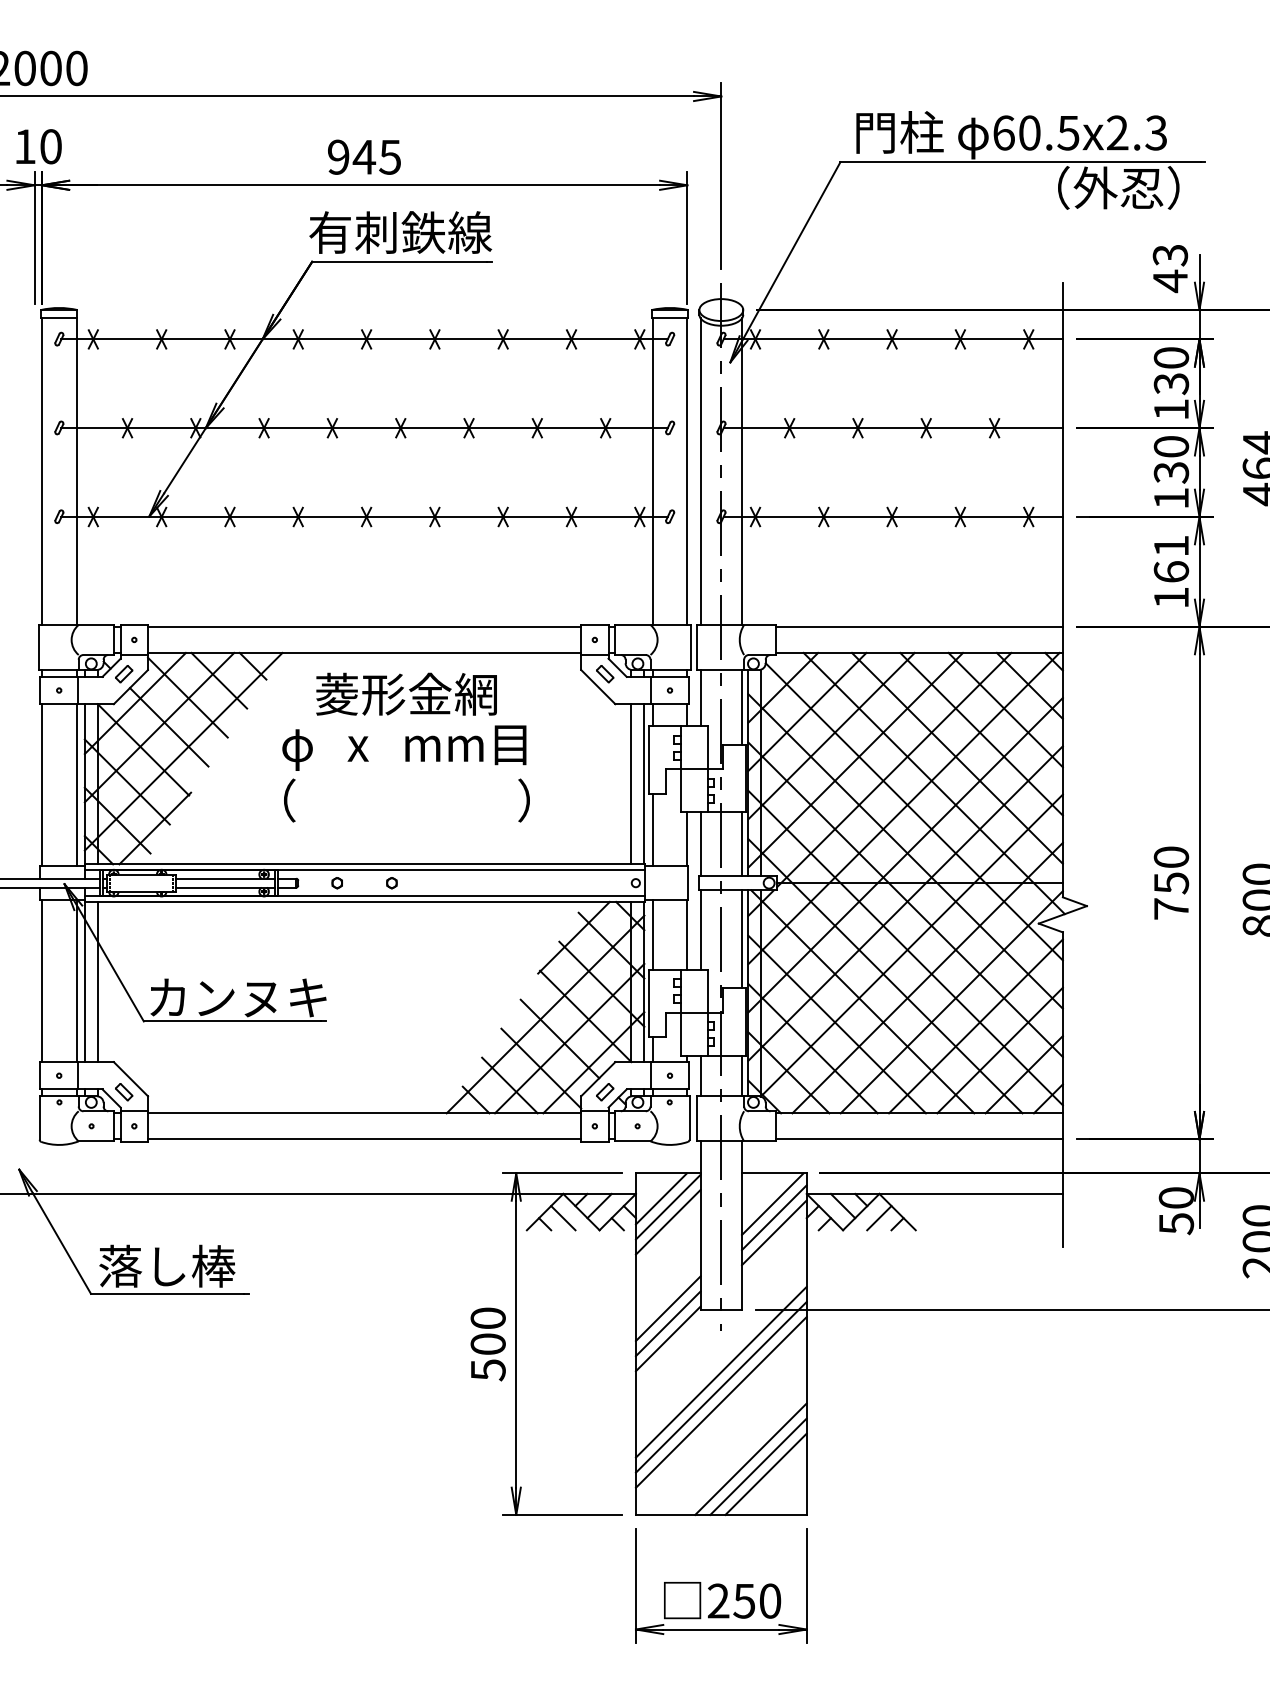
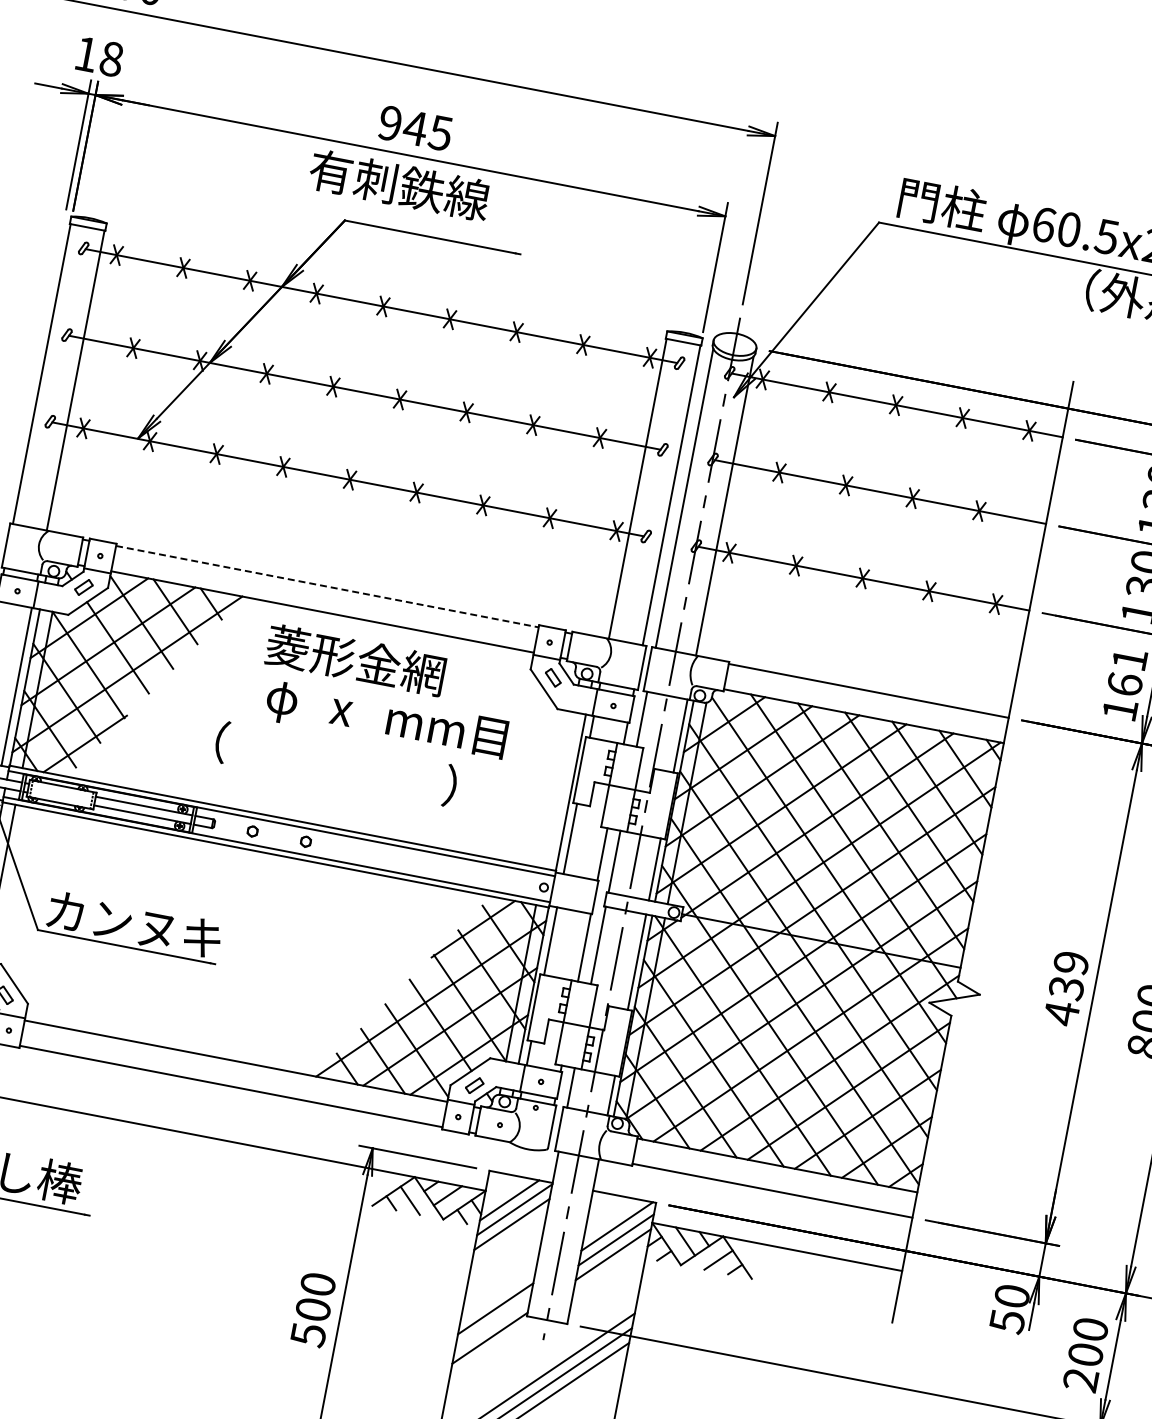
text: (50, 146) -> (111, 58), 10 -> 18
text: (400, 232) -> (399, 185), moved
line: (364, 627) -> (327, 587), solid -> dashed
text: (404, 747) -> (386, 720), moved
line: (631, 784) -> (558, 790), removed
text: (1171, 883) -> (1066, 988), 750 -> 439
line: (667, 1323) -> (492, 1323), removed

